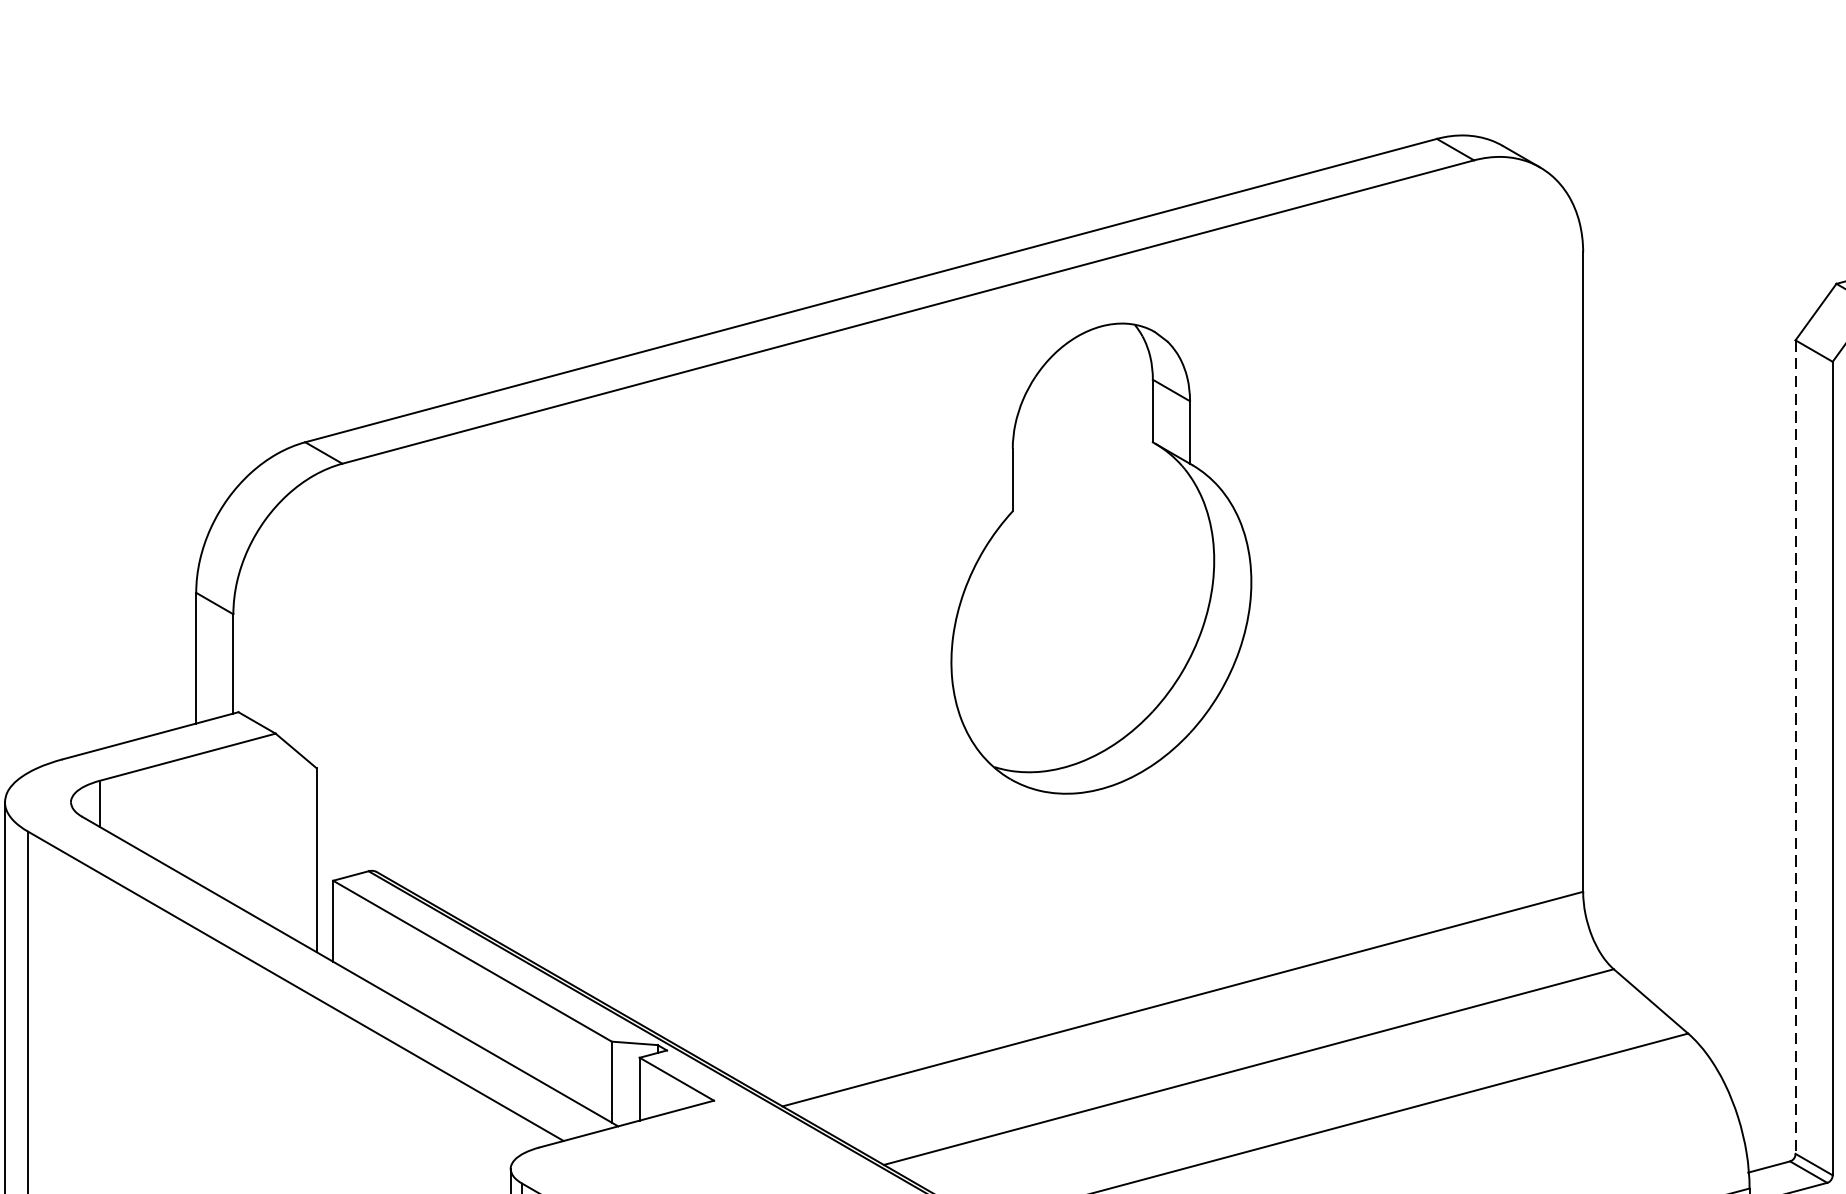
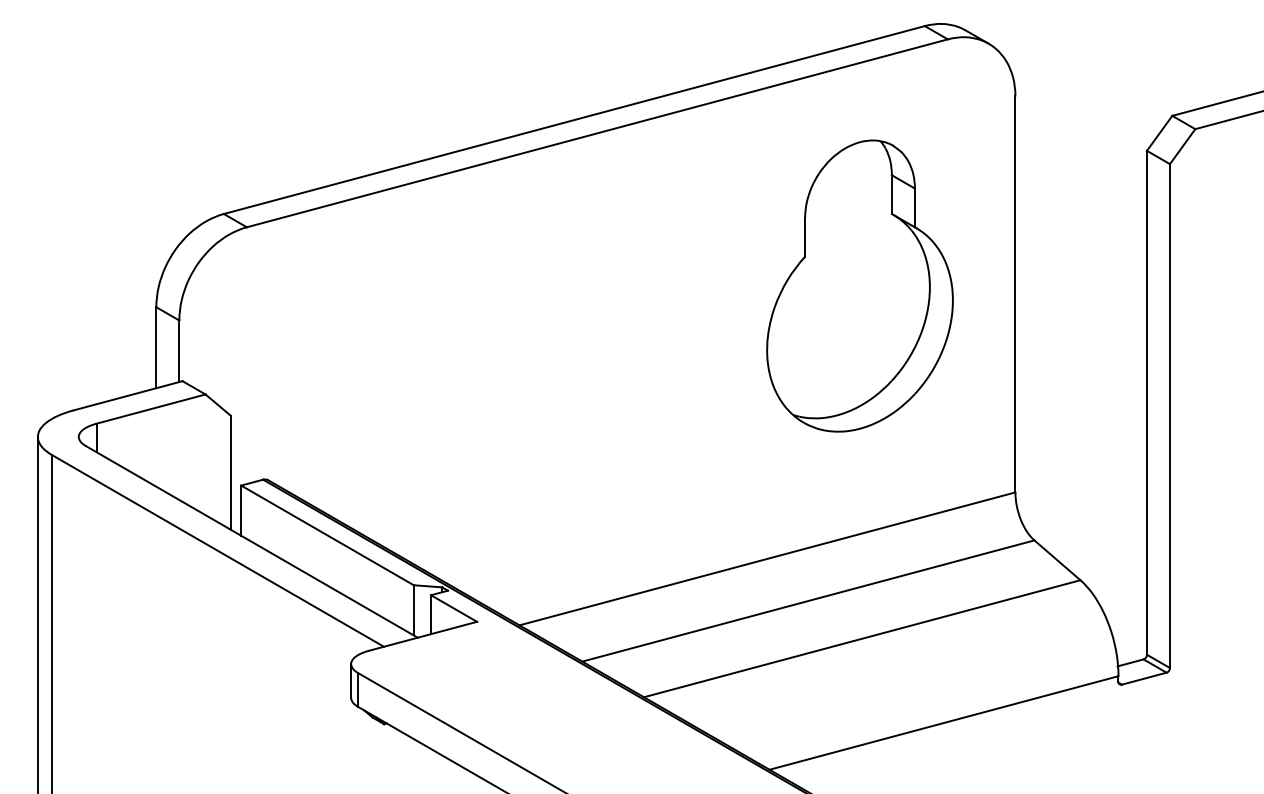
part: (1100, 557) -> (859, 285), moved
line: (1794, 746) -> (1146, 402), dashed -> solid

